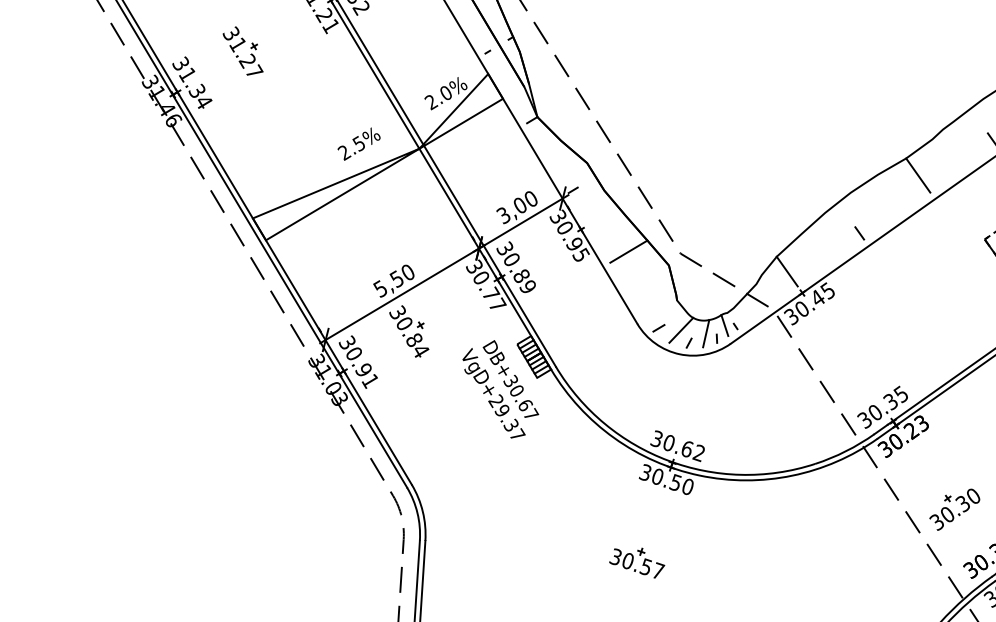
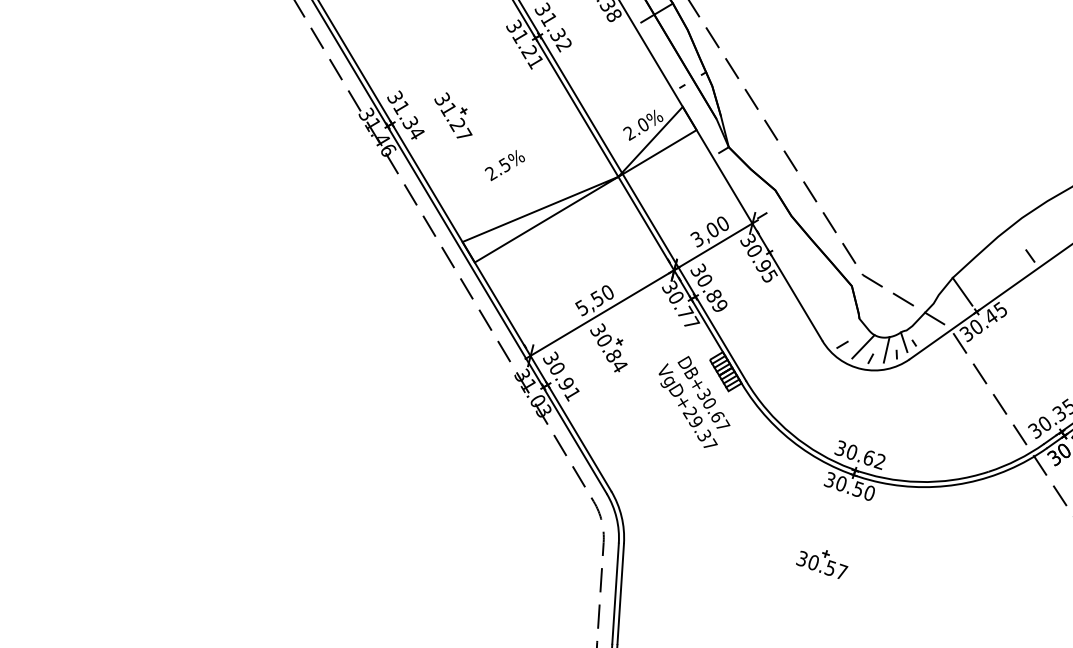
part: (241, 44) -> (451, 109), moved
text: (358, 144) -> (504, 165), moved
line: (629, 250) -> (814, 272), removed

